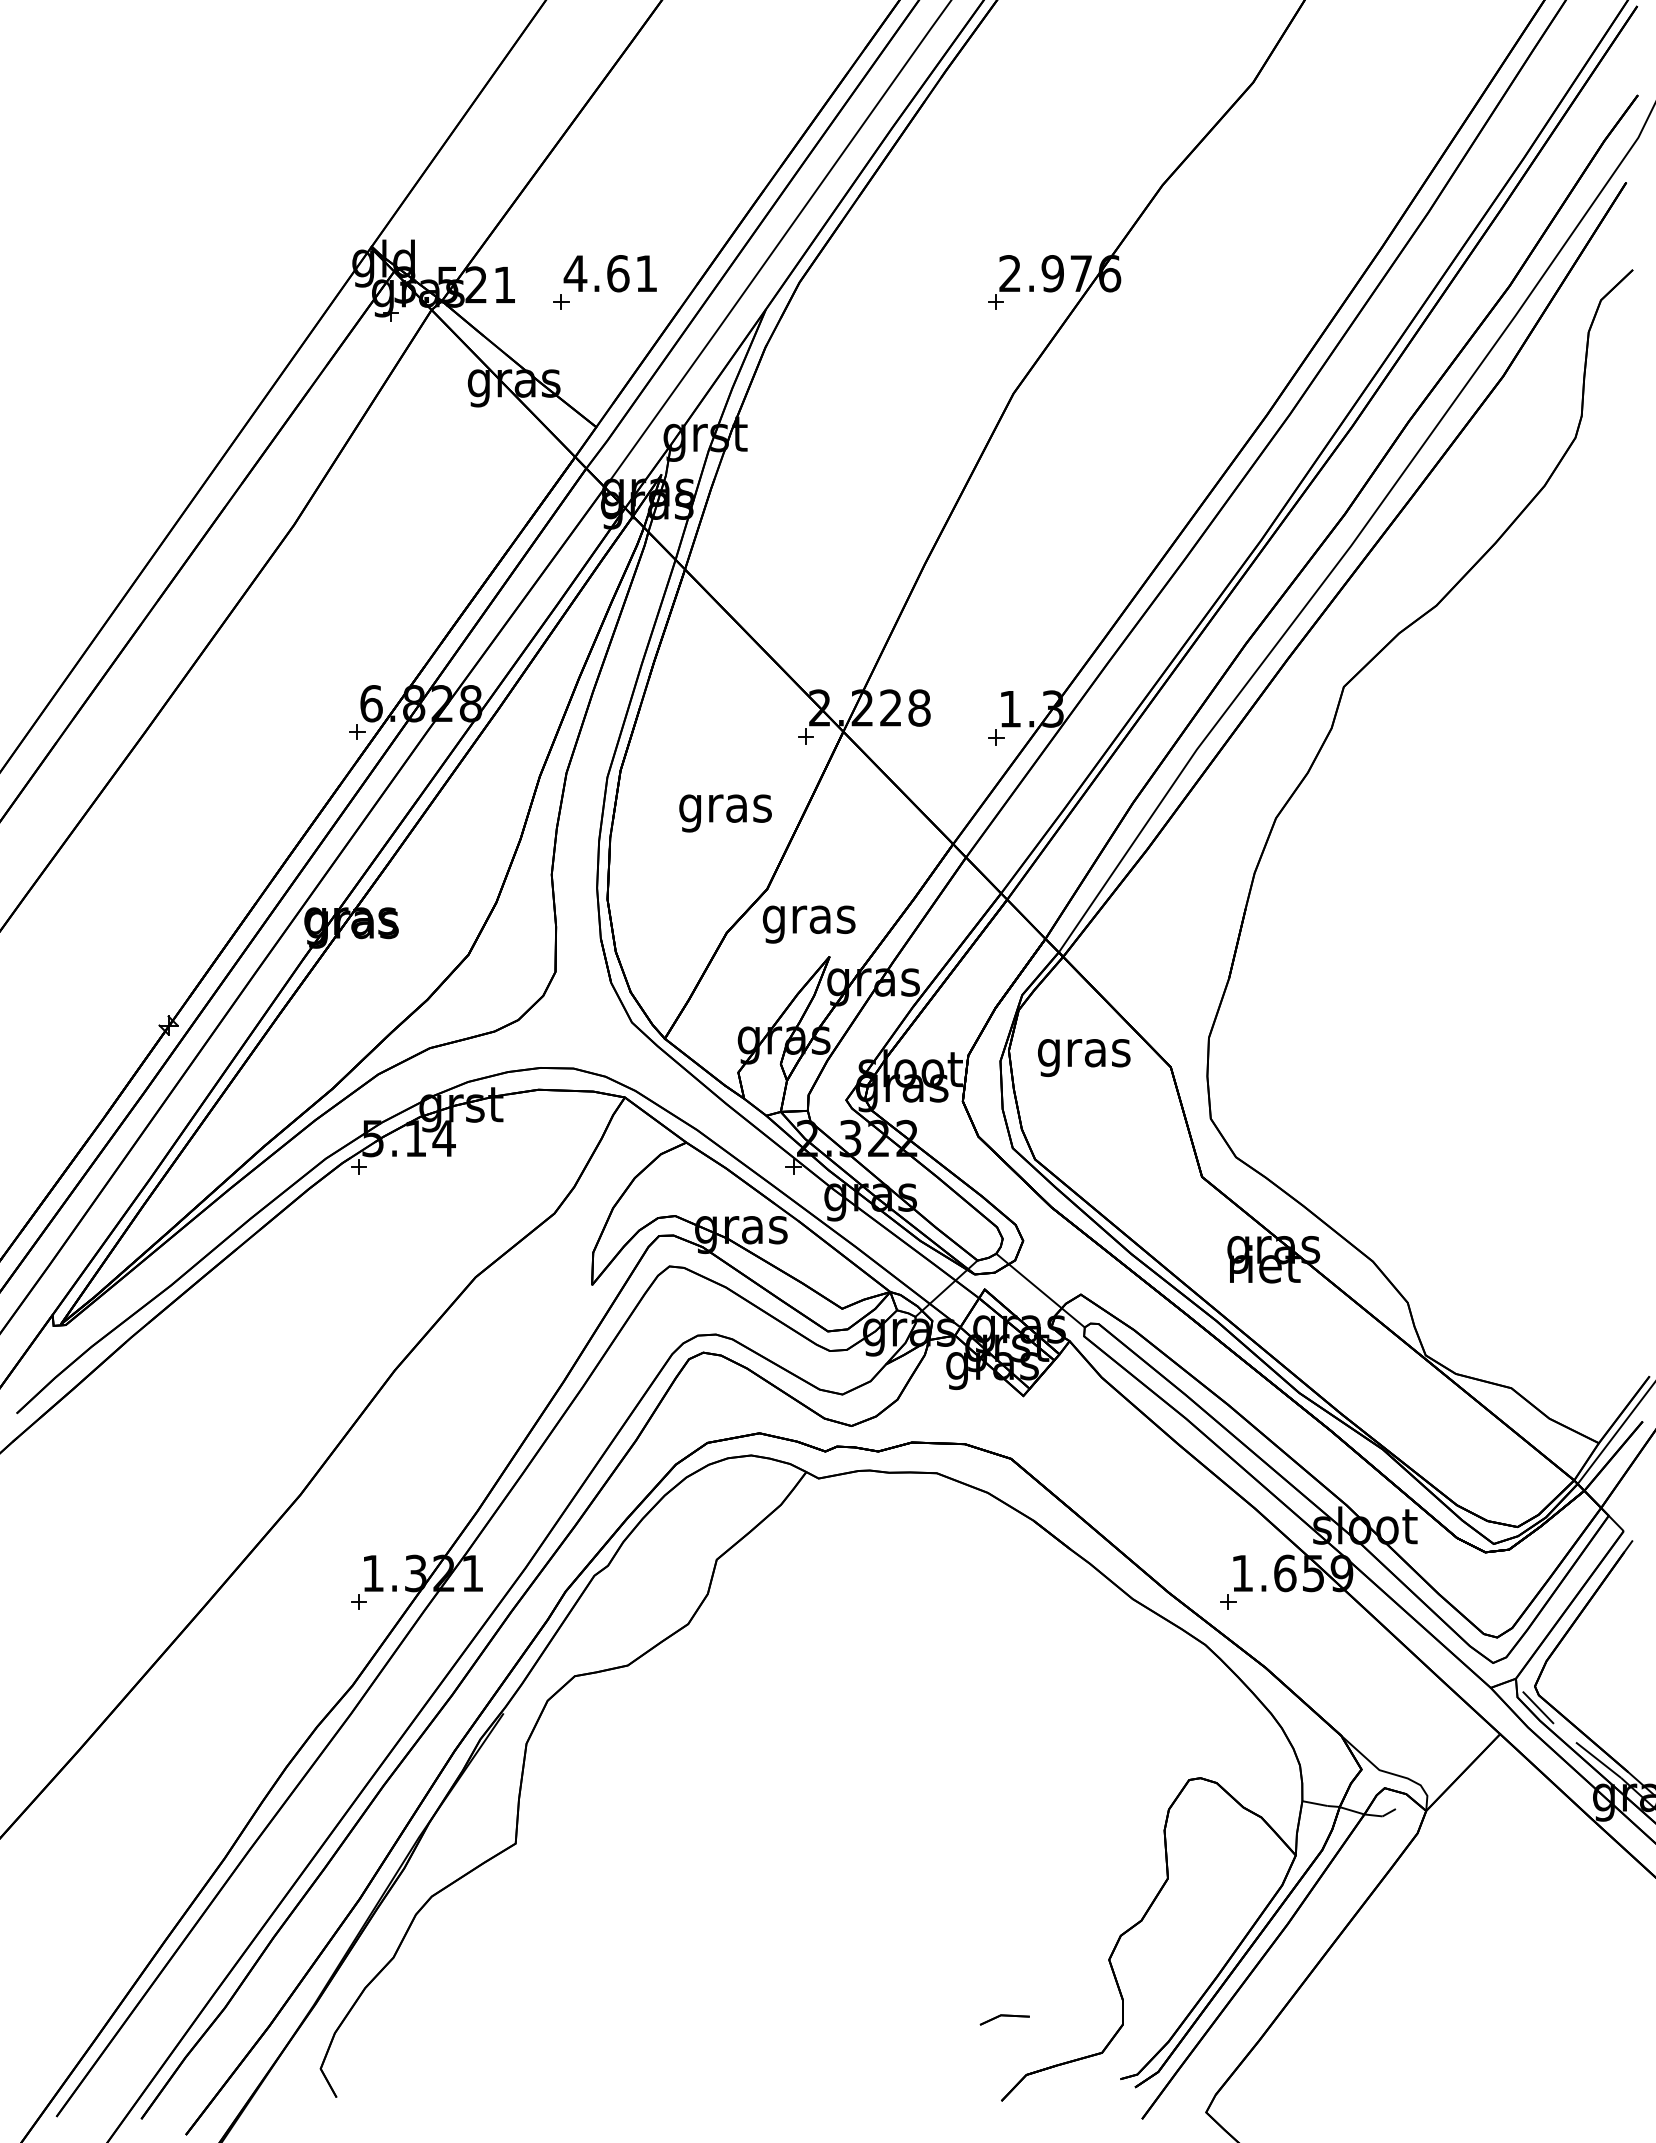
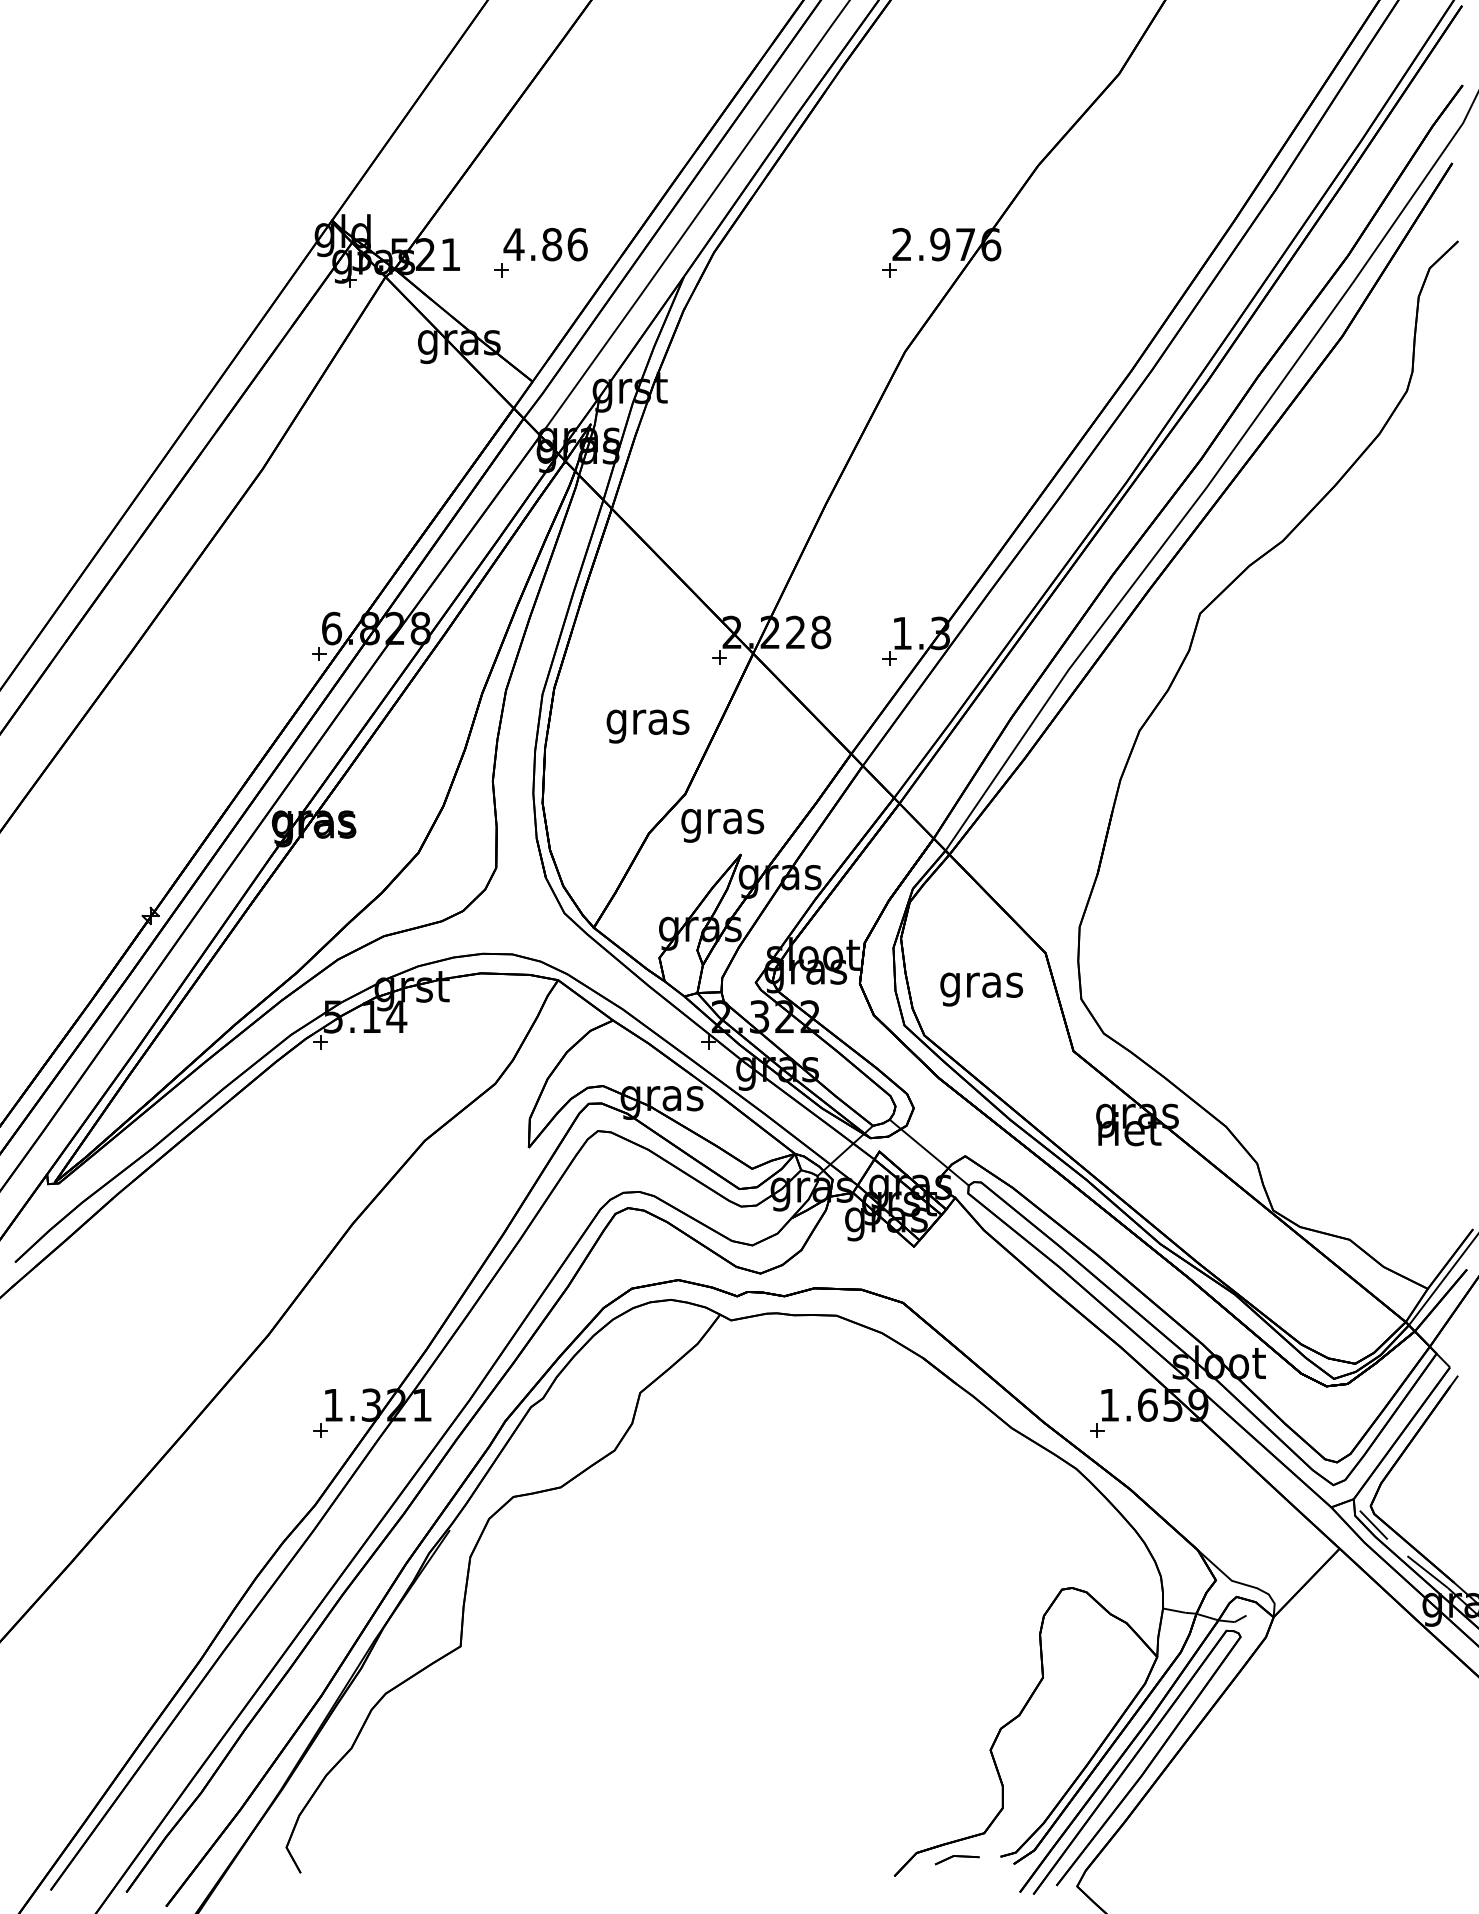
text: (632, 273) -> (564, 244), 4.61 -> 4.86
text: (1084, 1057) -> (981, 989), moved
part: (1273, 1973) -> (1137, 1762), added
part: (1004, 2019) -> (956, 1859), moved

